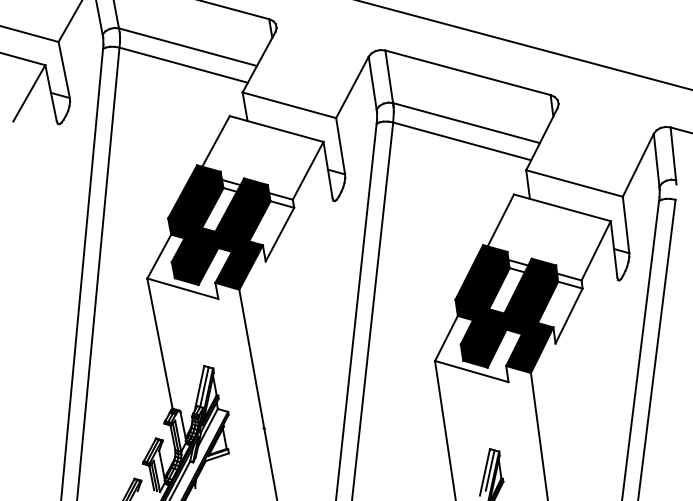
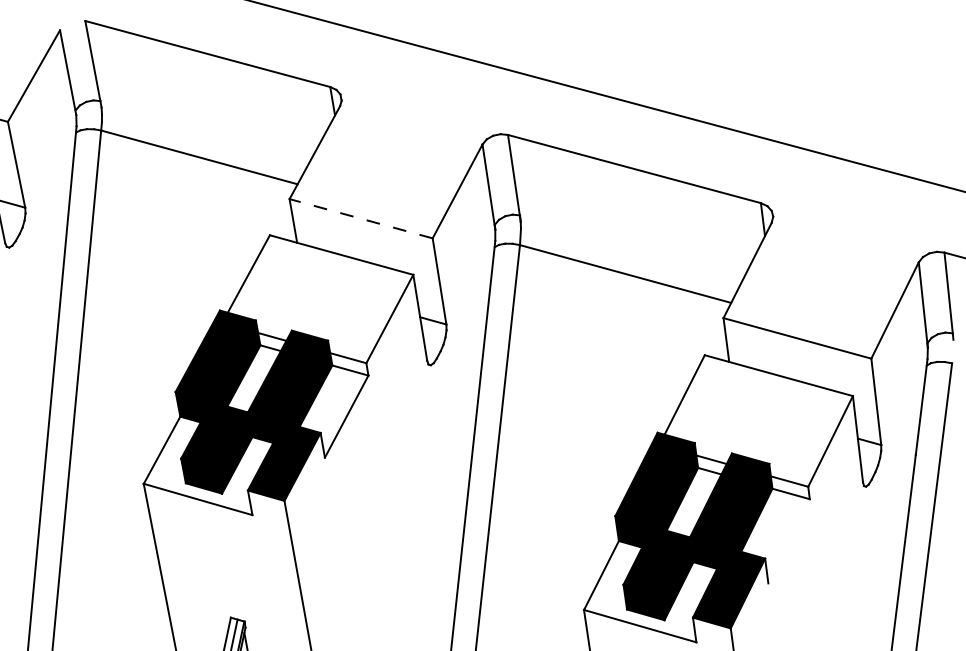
line: (188, 47) -> (206, 130), removed
line: (288, 105) -> (359, 219), solid -> dashed
line: (466, 123) -> (632, 246), removed
line: (568, 315) -> (788, 540), removed

